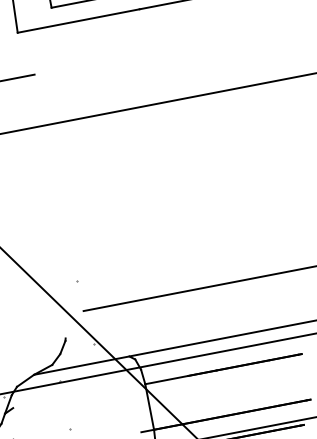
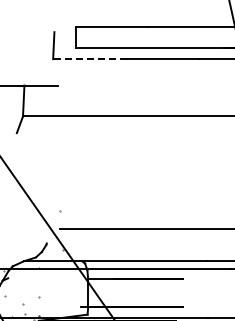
line: (77, 21) -> (89, 59), solid -> dashed

